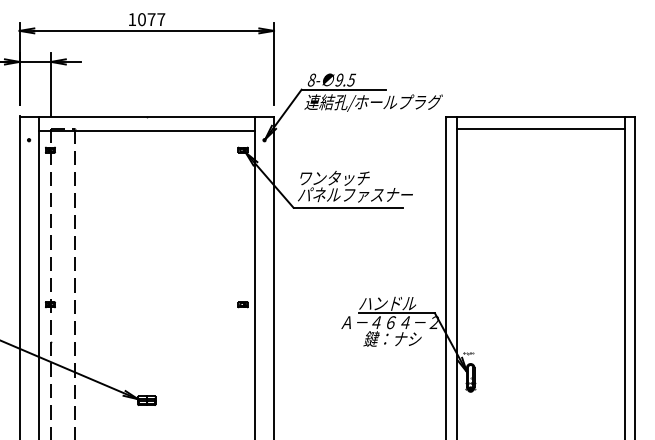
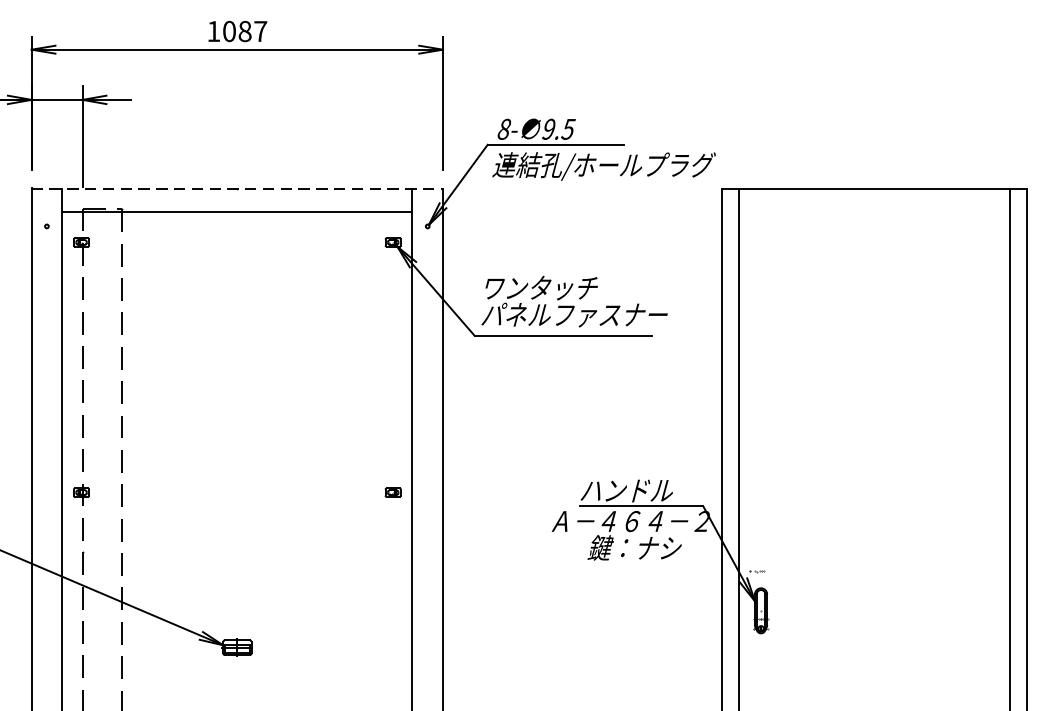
text: (151, 19) -> (244, 31), 1077 -> 1087
line: (147, 117) -> (238, 189), solid -> dashed
line: (540, 129) -> (873, 209), removed

